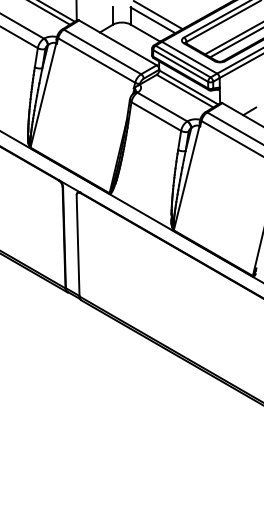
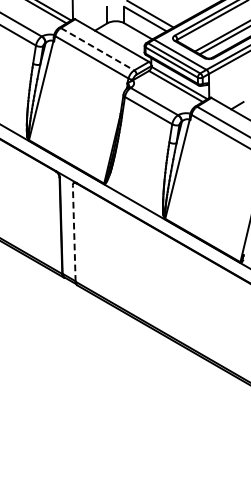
line: (102, 52) -> (97, 49), solid -> dashed
line: (78, 245) -> (74, 233), solid -> dashed

